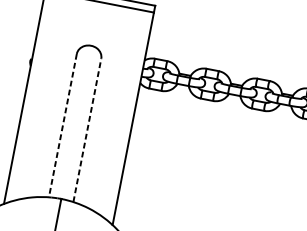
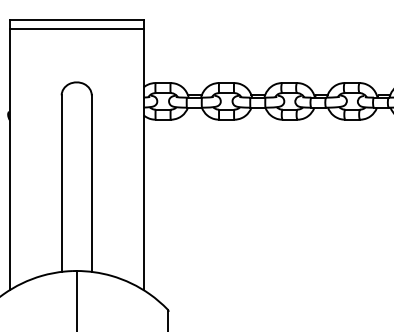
line: (62, 126) -> (61, 184), dashed -> solid
line: (87, 130) -> (91, 183), dashed -> solid

